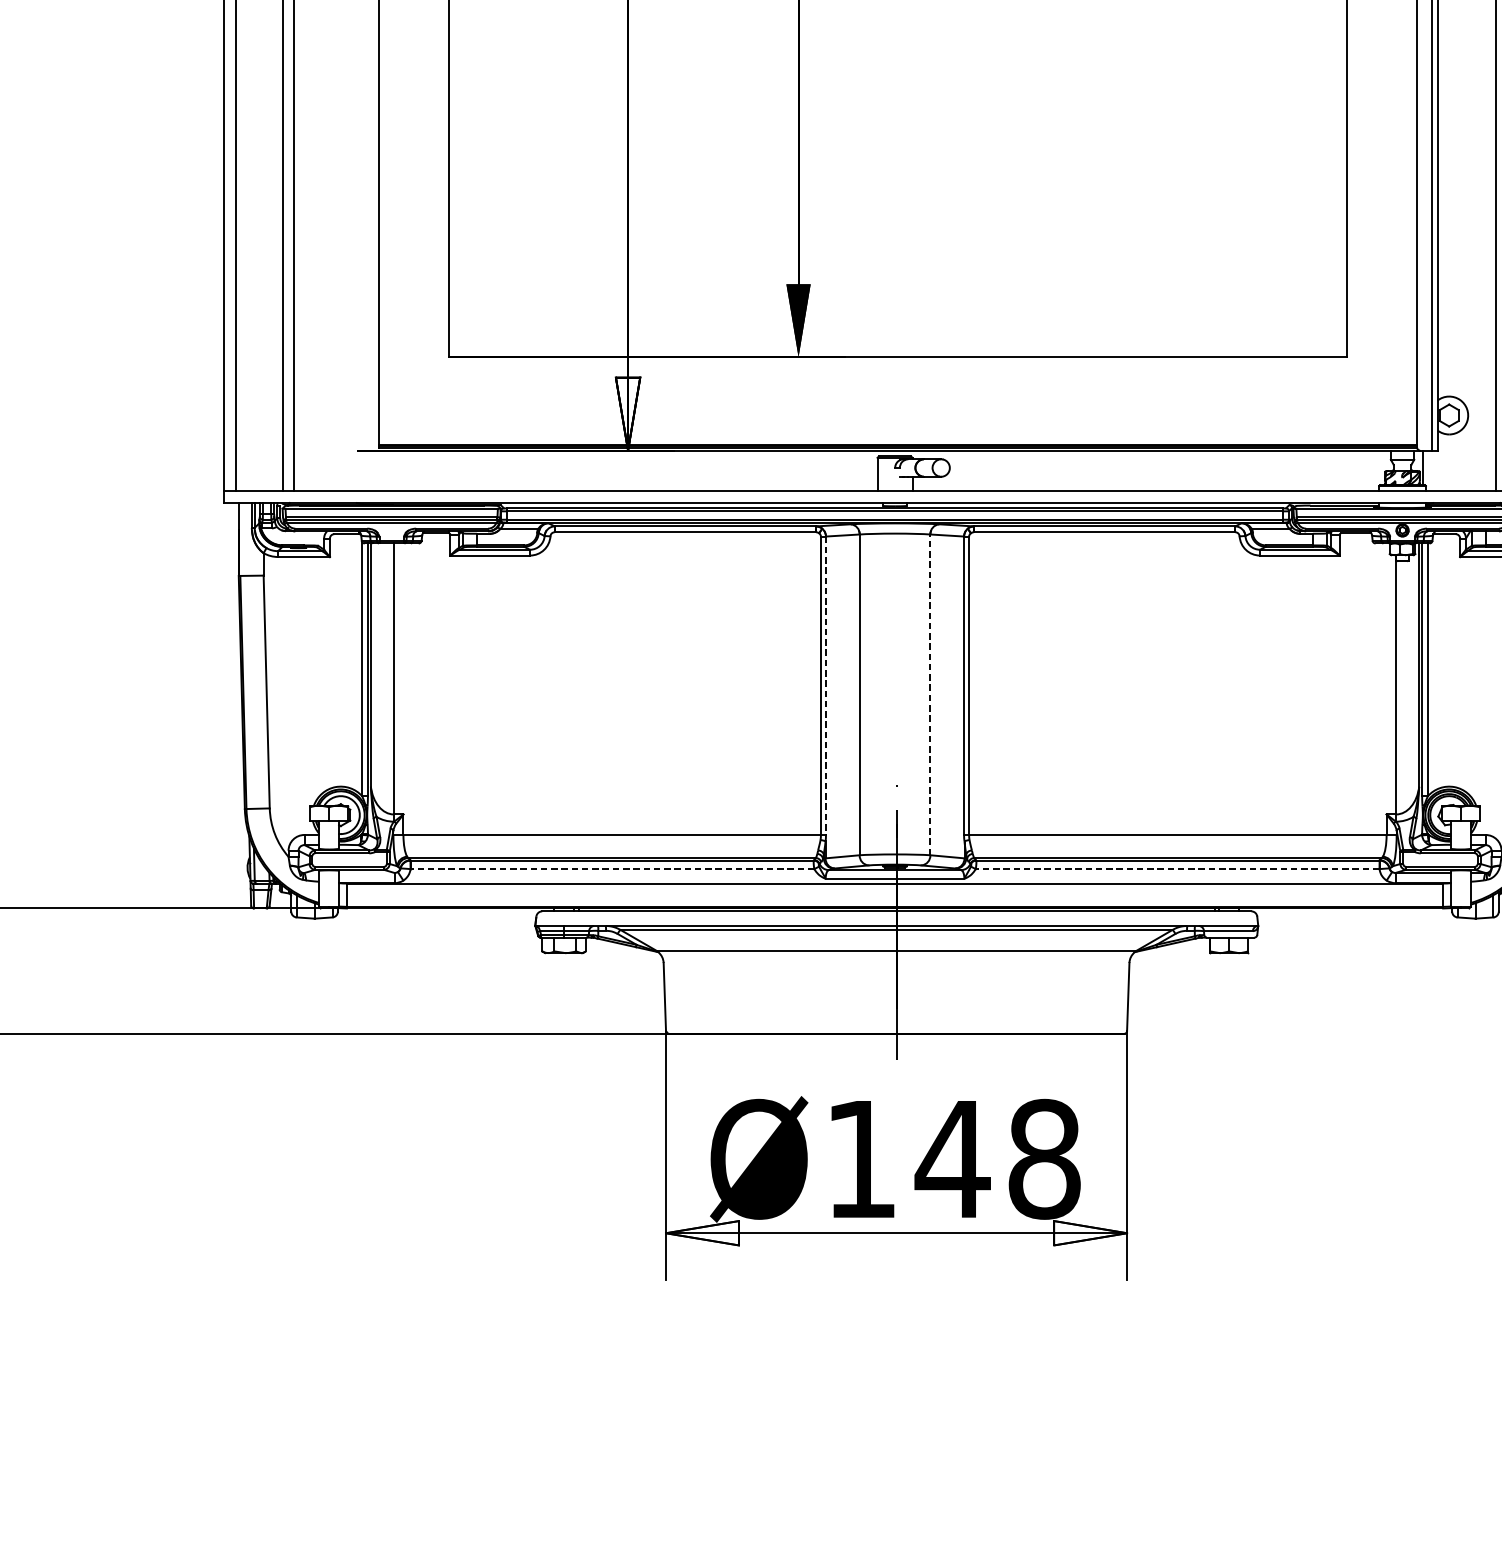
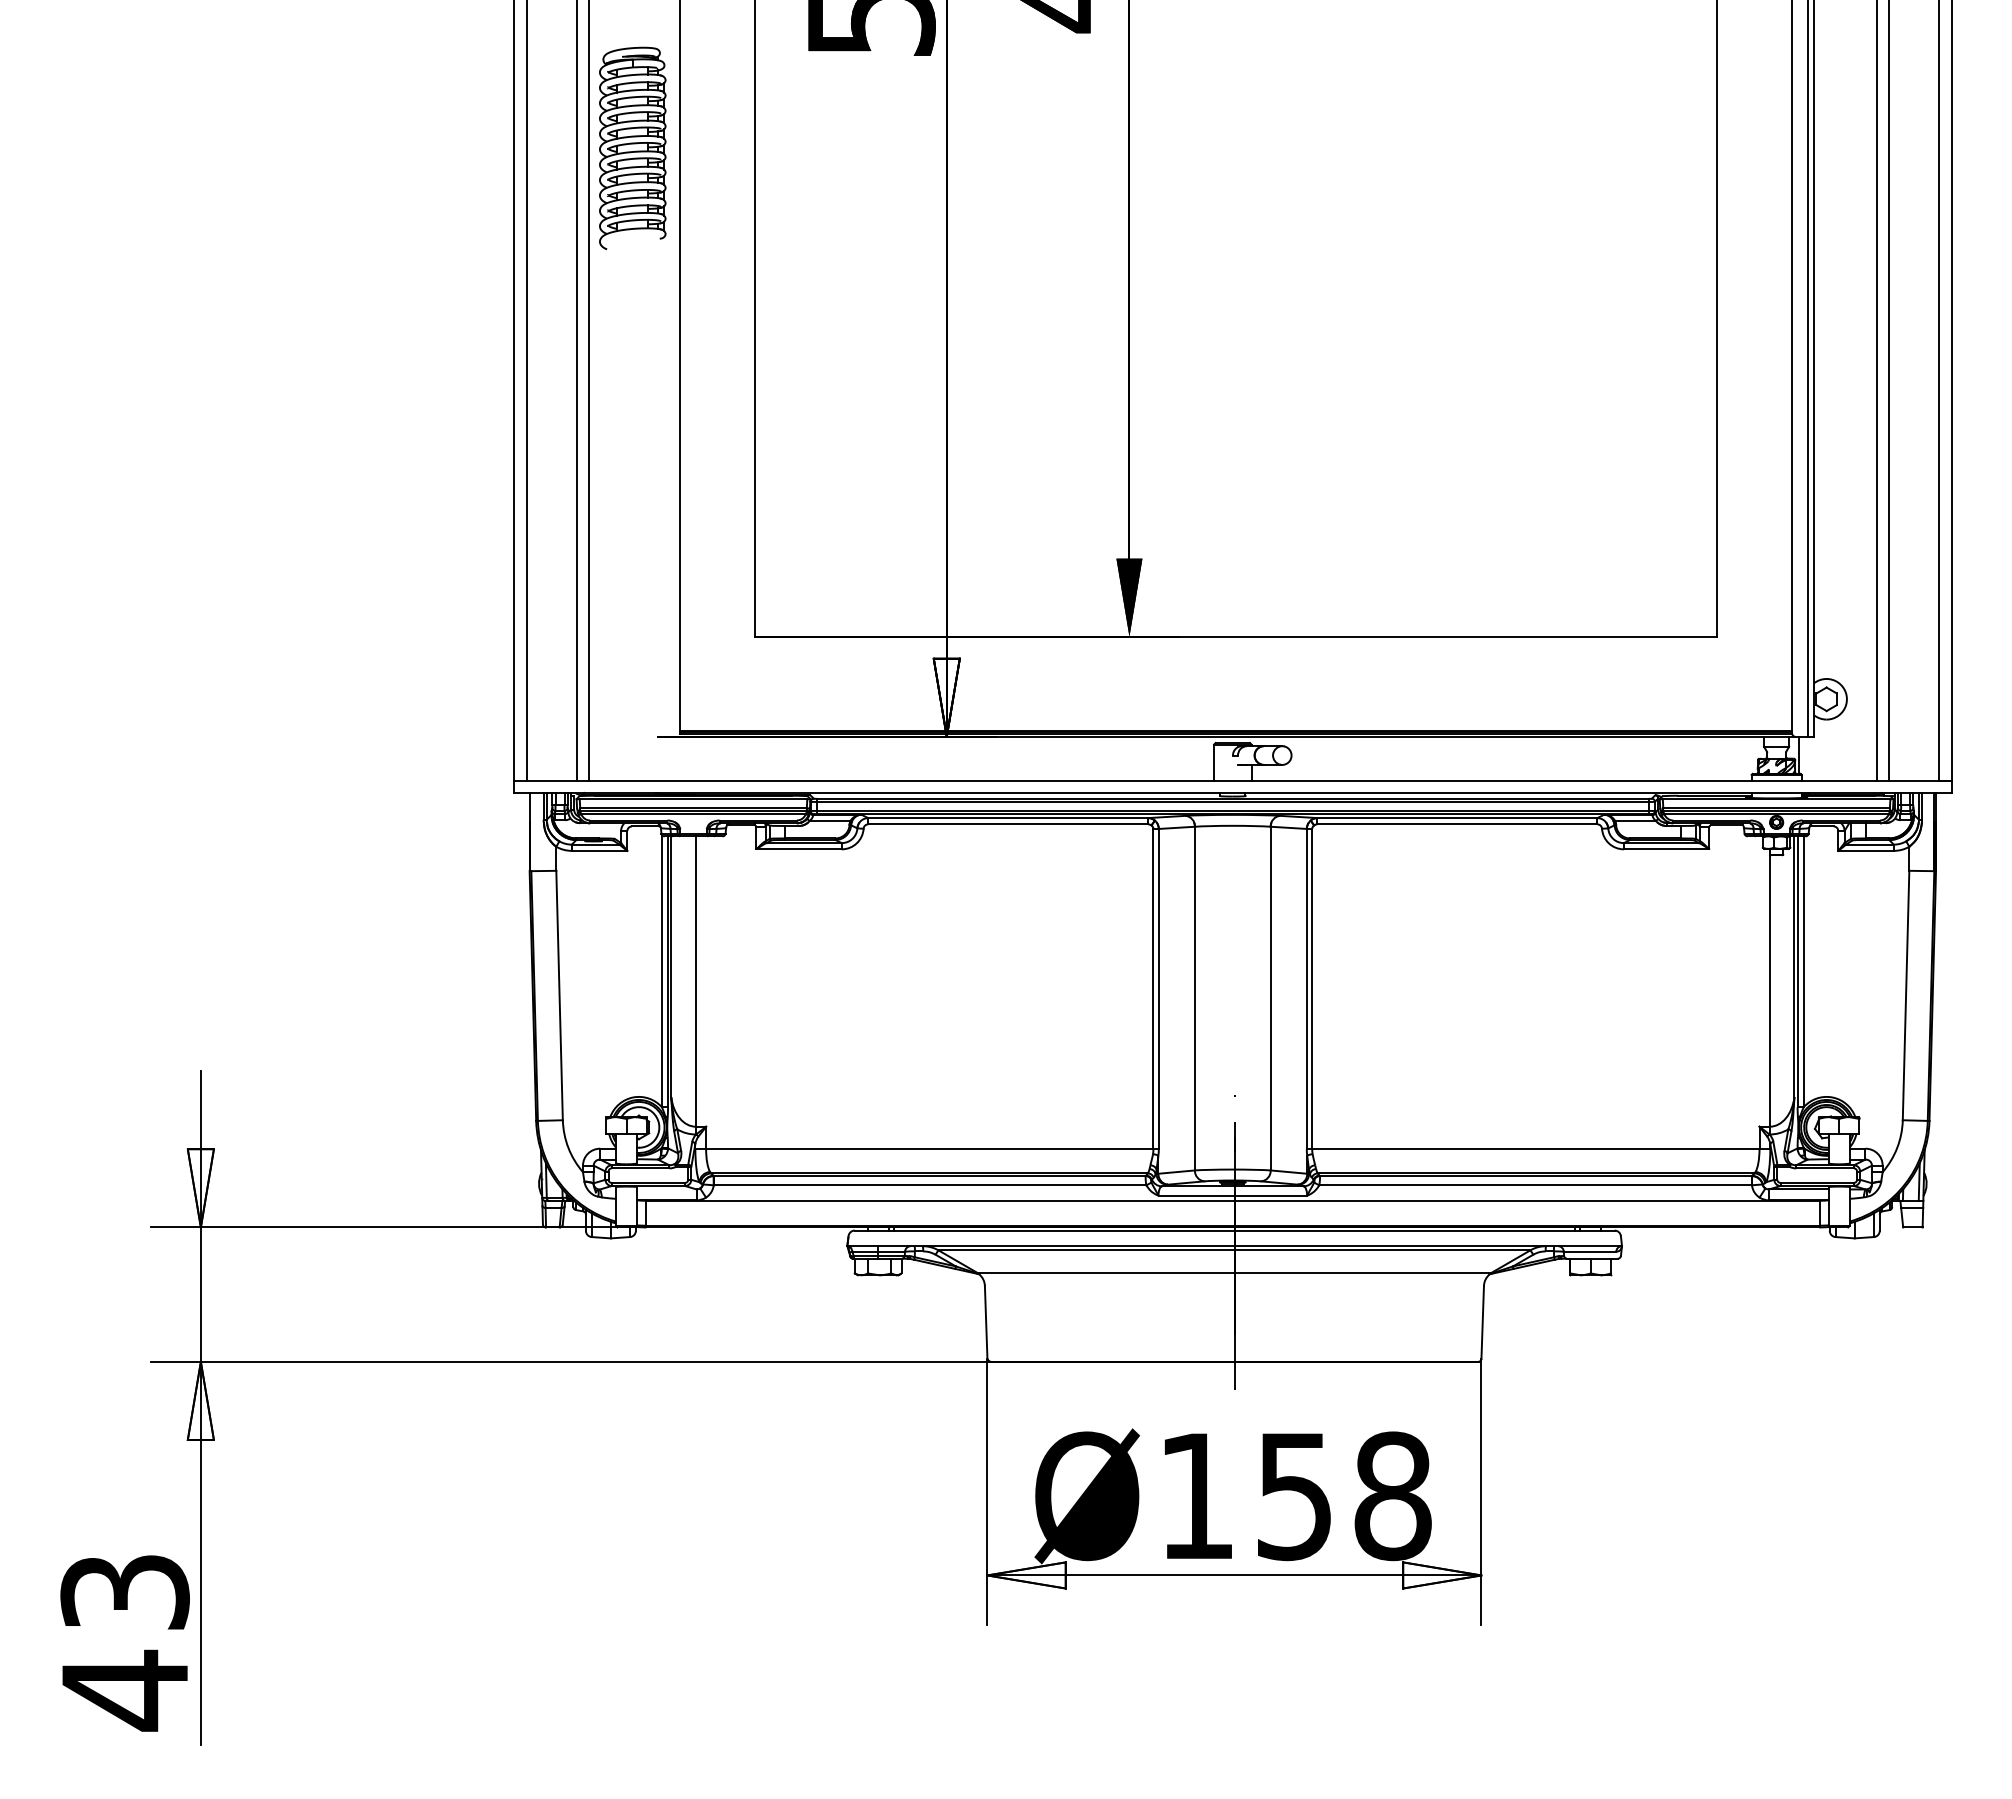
line: (825, 685) -> (1158, 988), dashed -> solid
line: (930, 694) -> (1270, 998), dashed -> solid
line: (611, 869) -> (929, 1185), dashed -> solid
line: (1177, 869) -> (1535, 1185), dashed -> solid
text: (952, 1160) -> (1294, 1497), Ø148 -> Ø158

